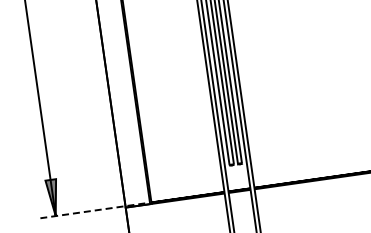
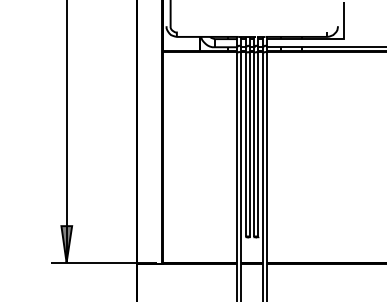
line: (93, 210) -> (104, 262), dashed -> solid

